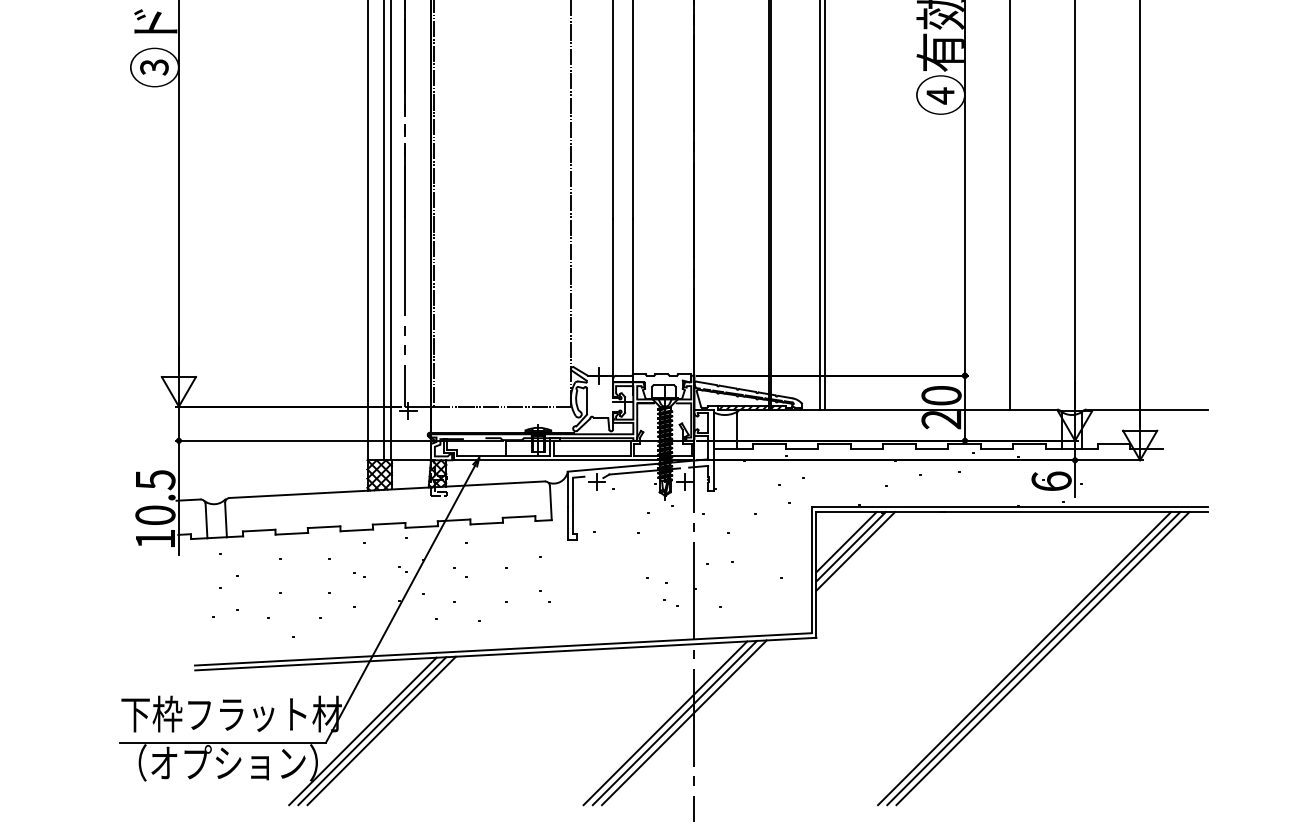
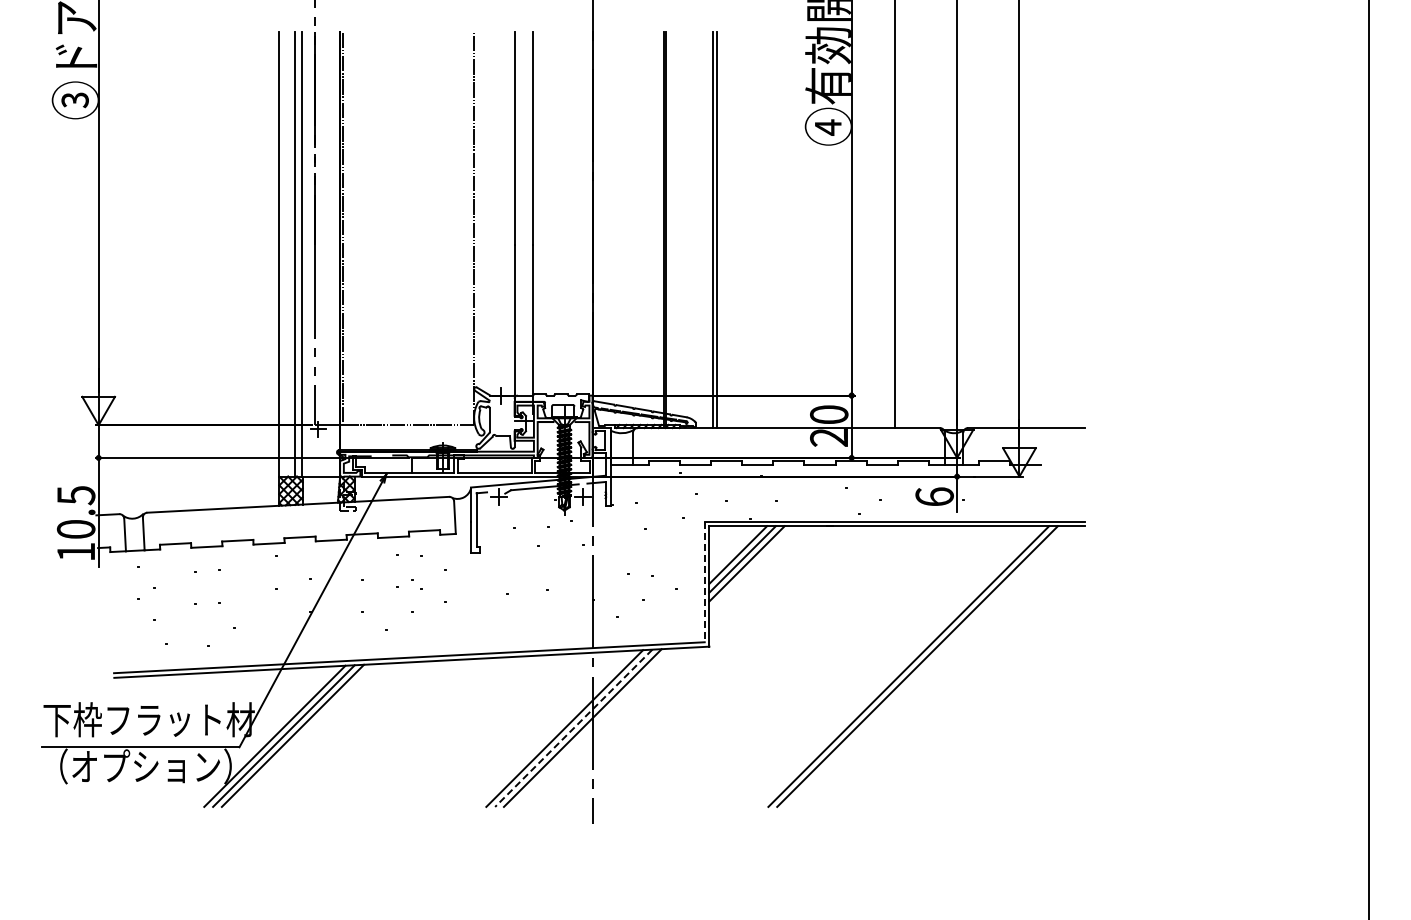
line: (811, 570) -> (704, 582), solid -> dashed
line: (1043, 658) -> (926, 666), removed
line: (674, 723) -> (573, 728), solid -> dashed

